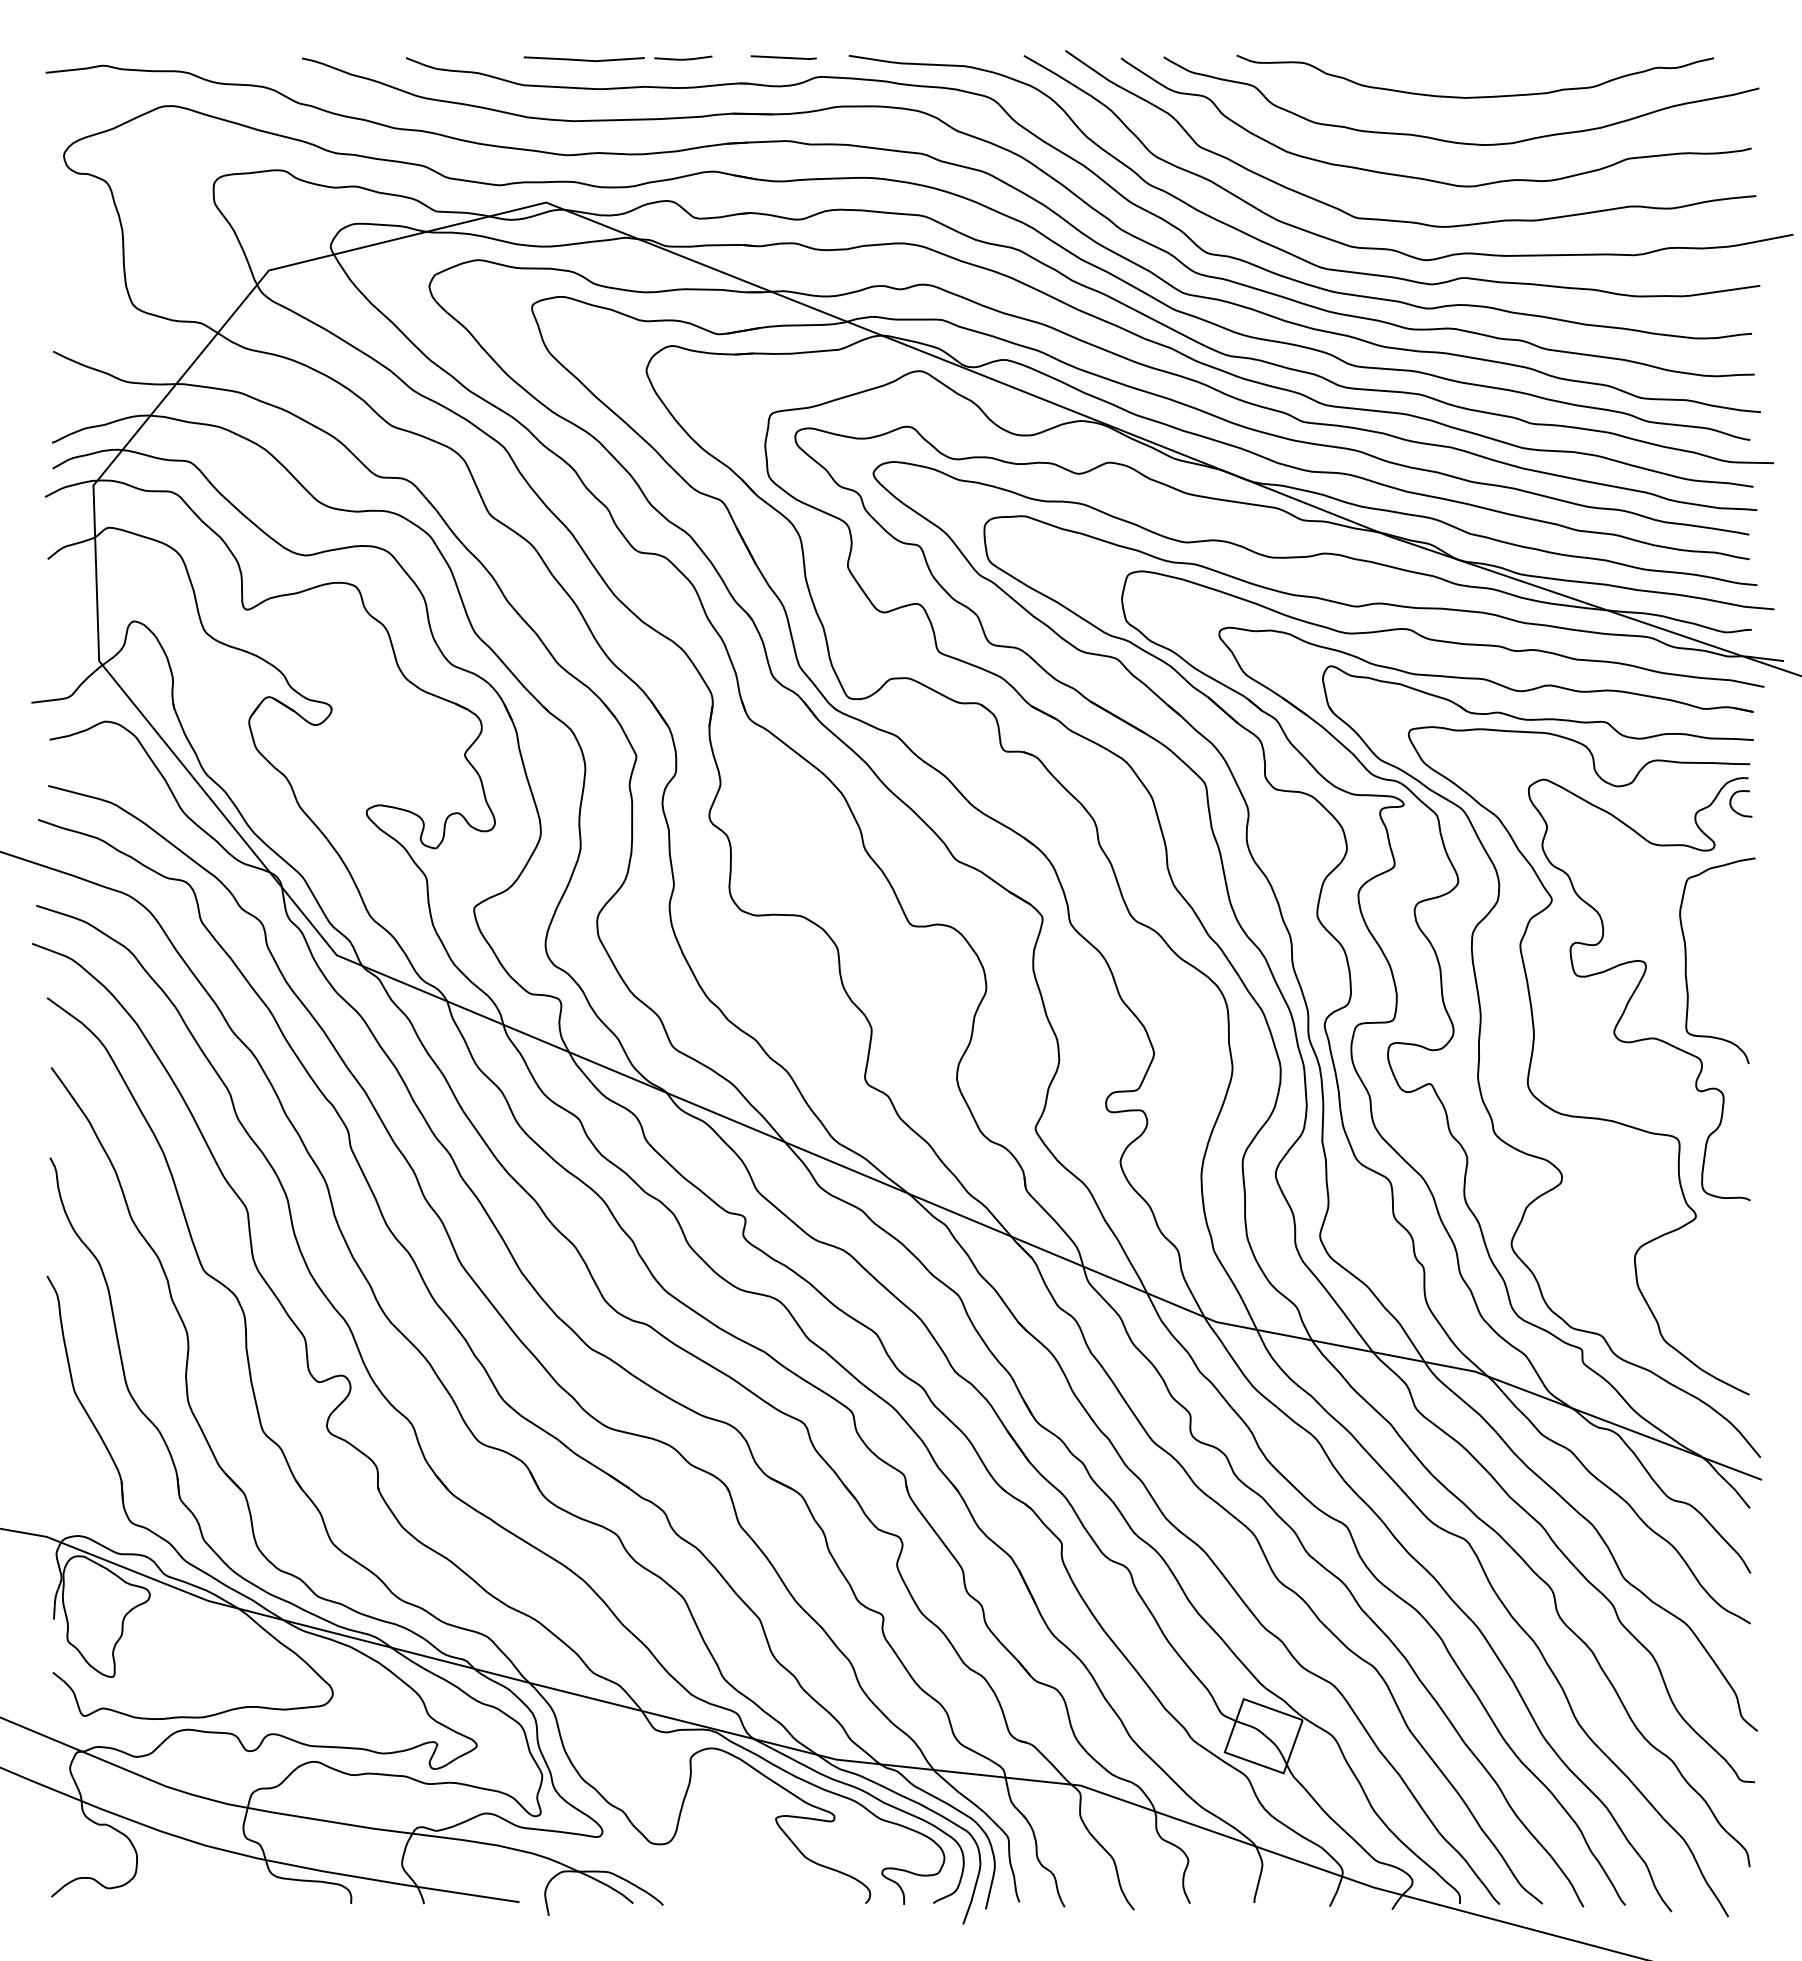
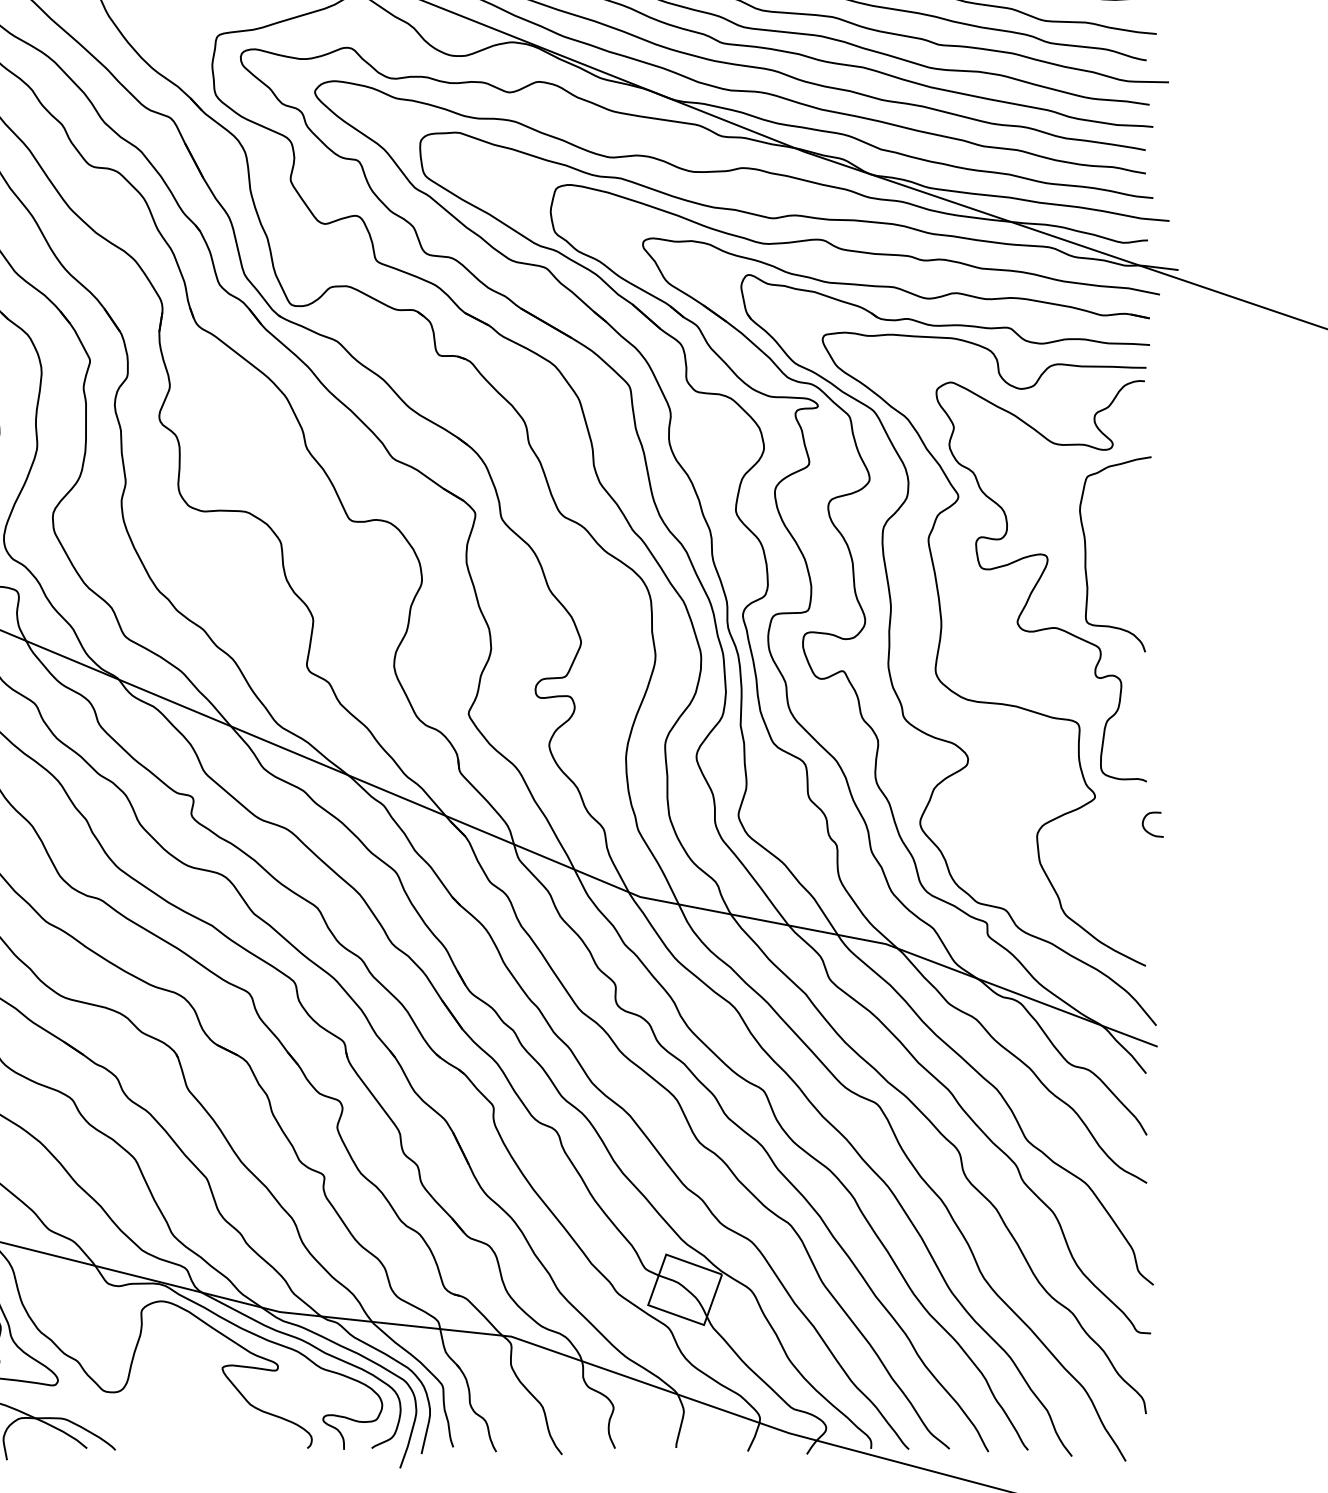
curve: (1734, 809) -> (1146, 830), moved

